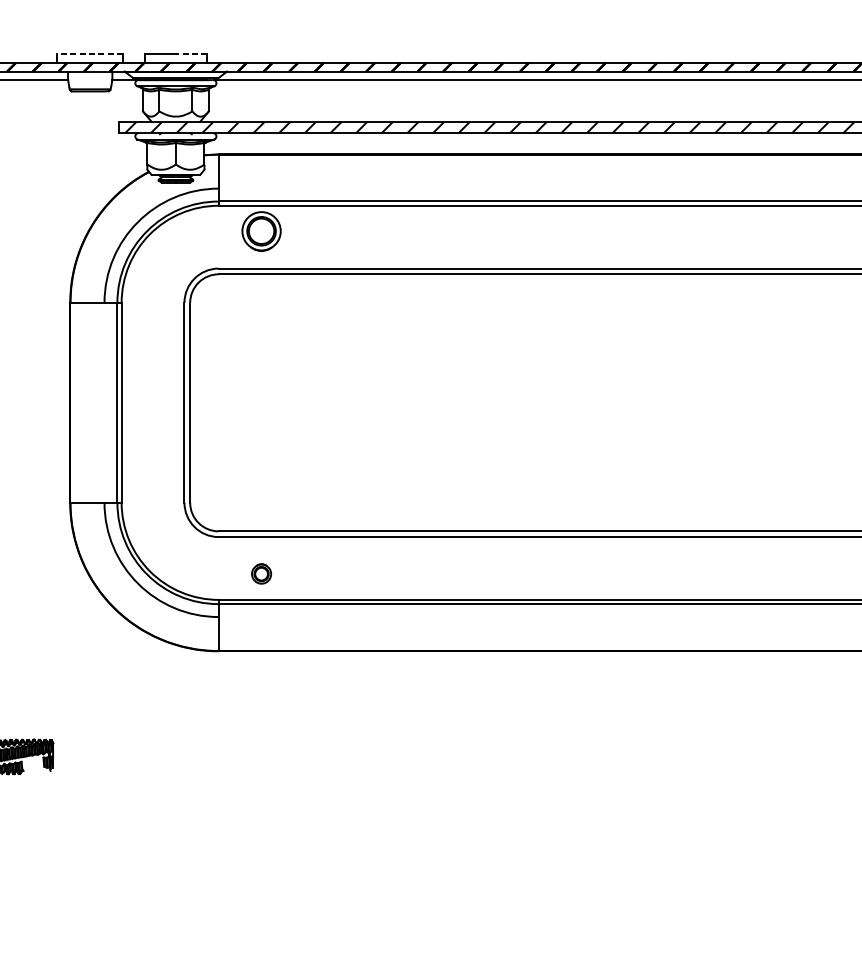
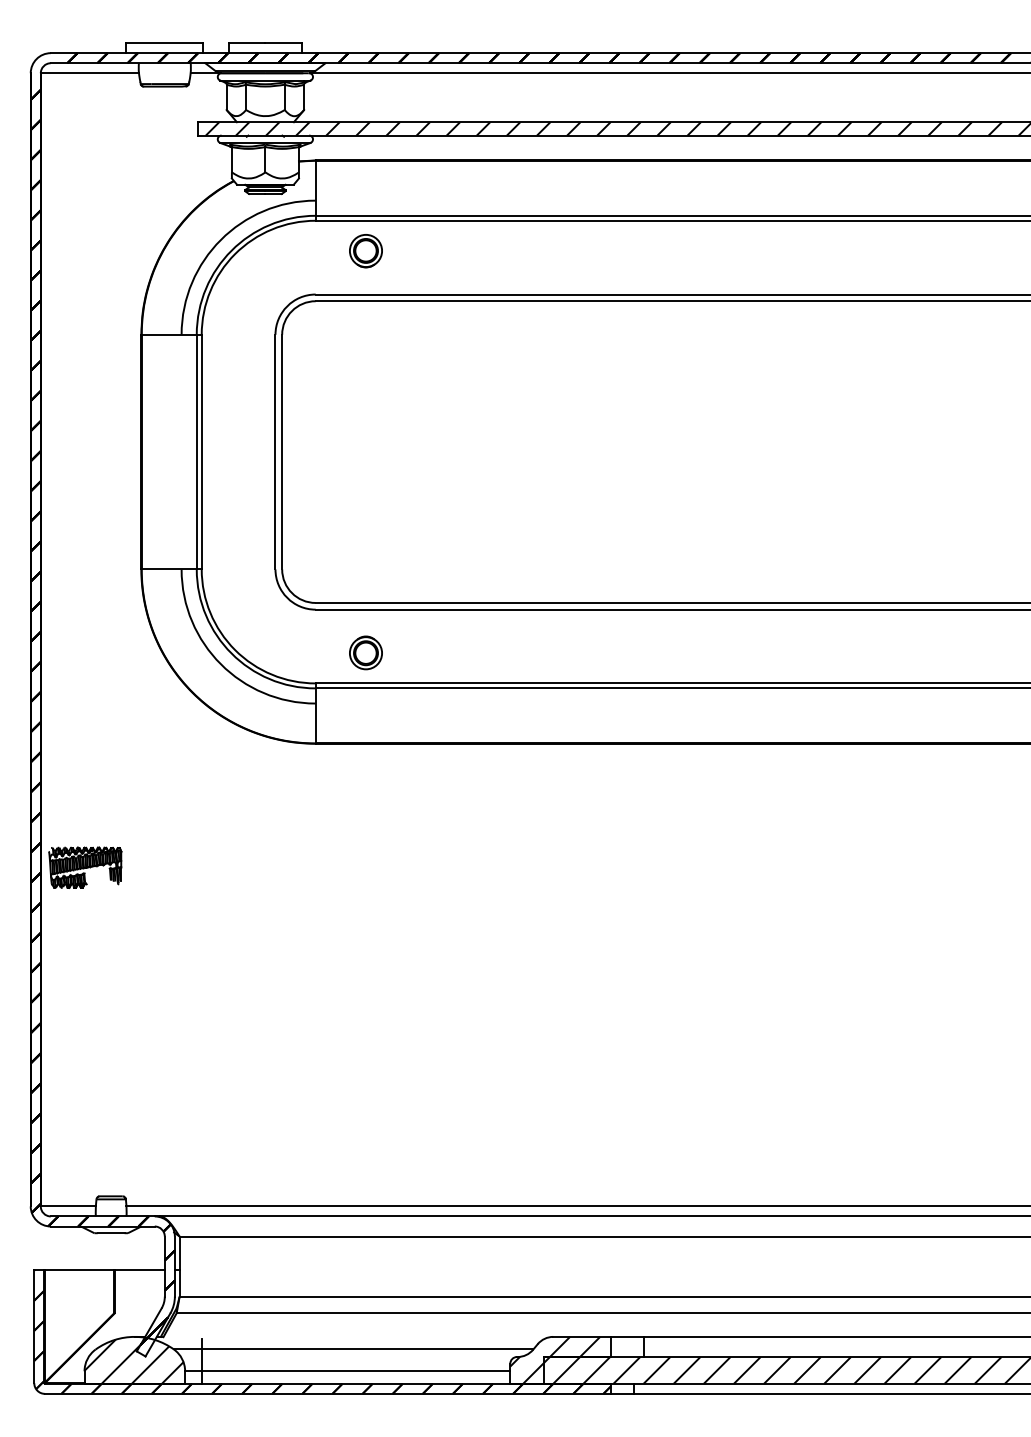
line: (89, 54) -> (164, 43), dashed -> solid
line: (191, 54) -> (283, 43), dashed -> solid
part: (261, 231) -> (365, 251), size x0.71
part: (261, 573) -> (365, 652), size x1.43

